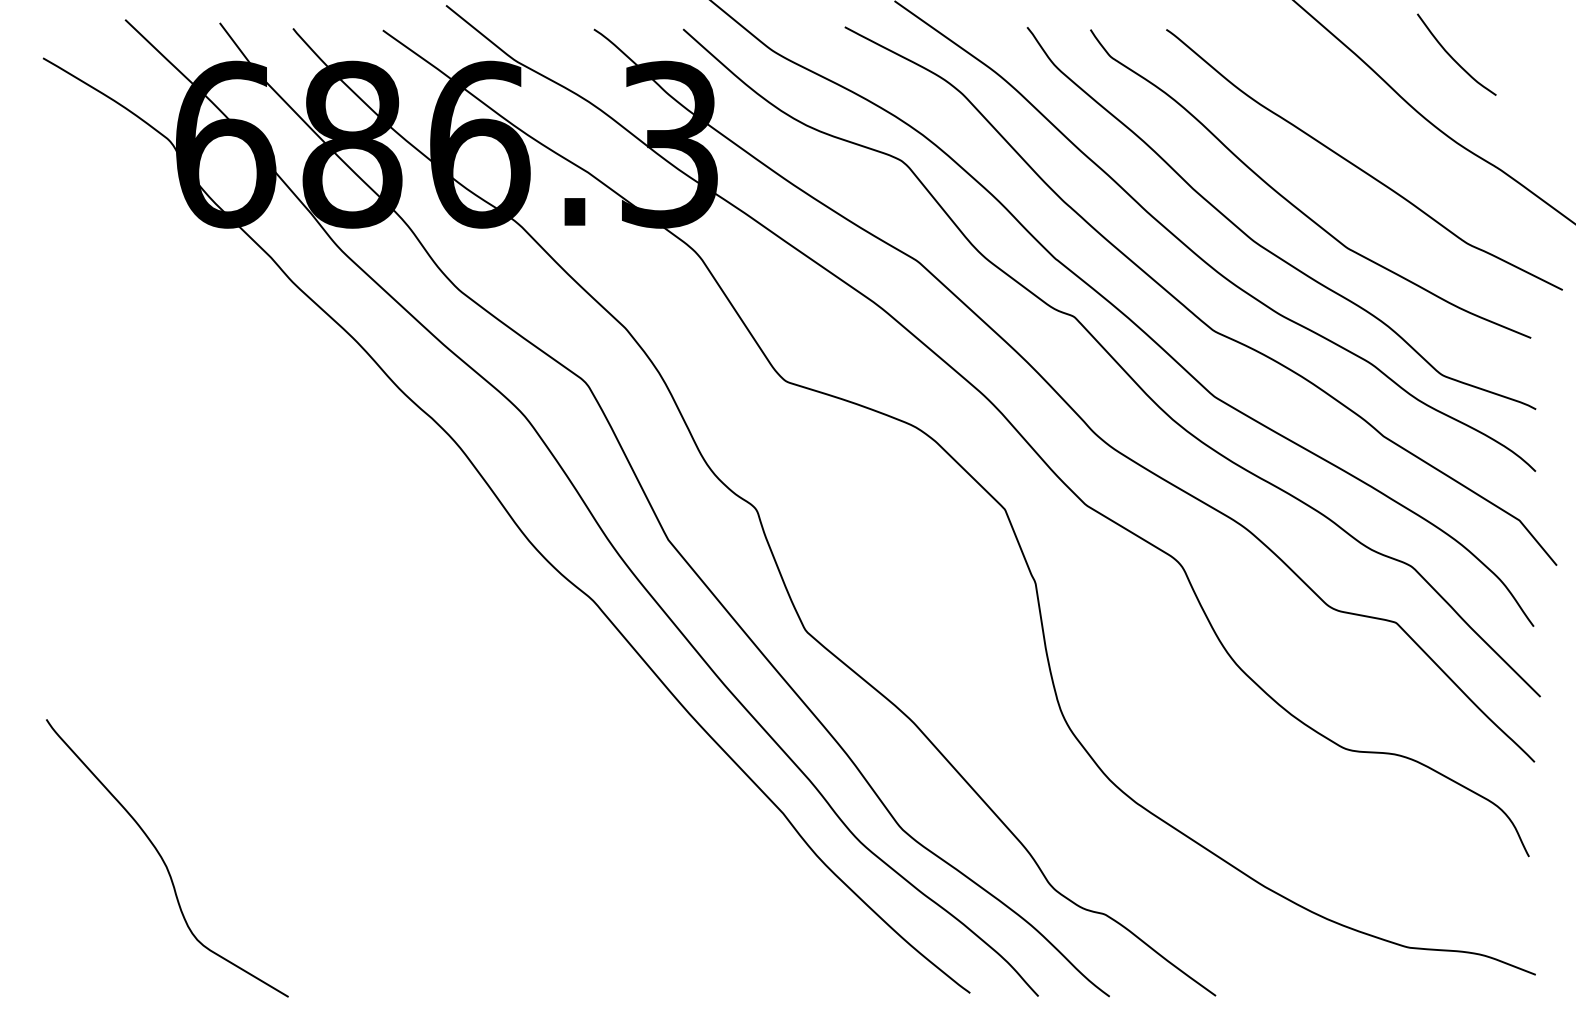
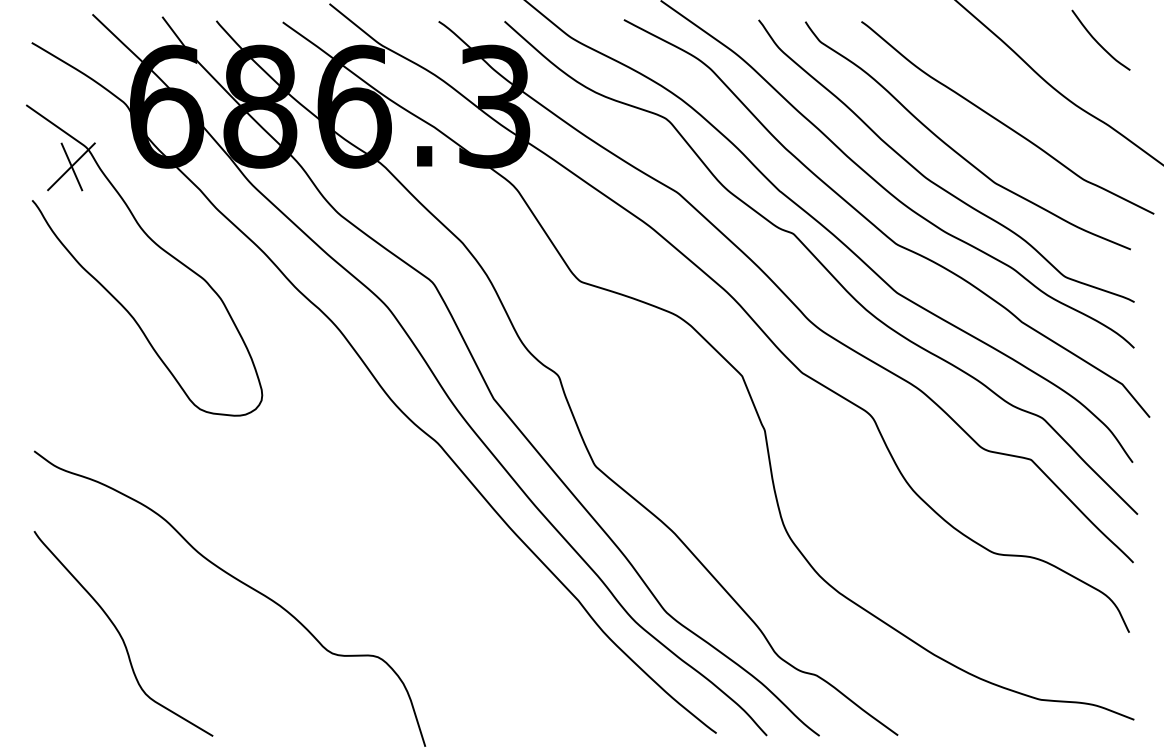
curve: (1452, 56) -> (1097, 41), moved
part: (210, 331) -> (155, 244), added
curve: (323, 787) -> (238, 581), added

